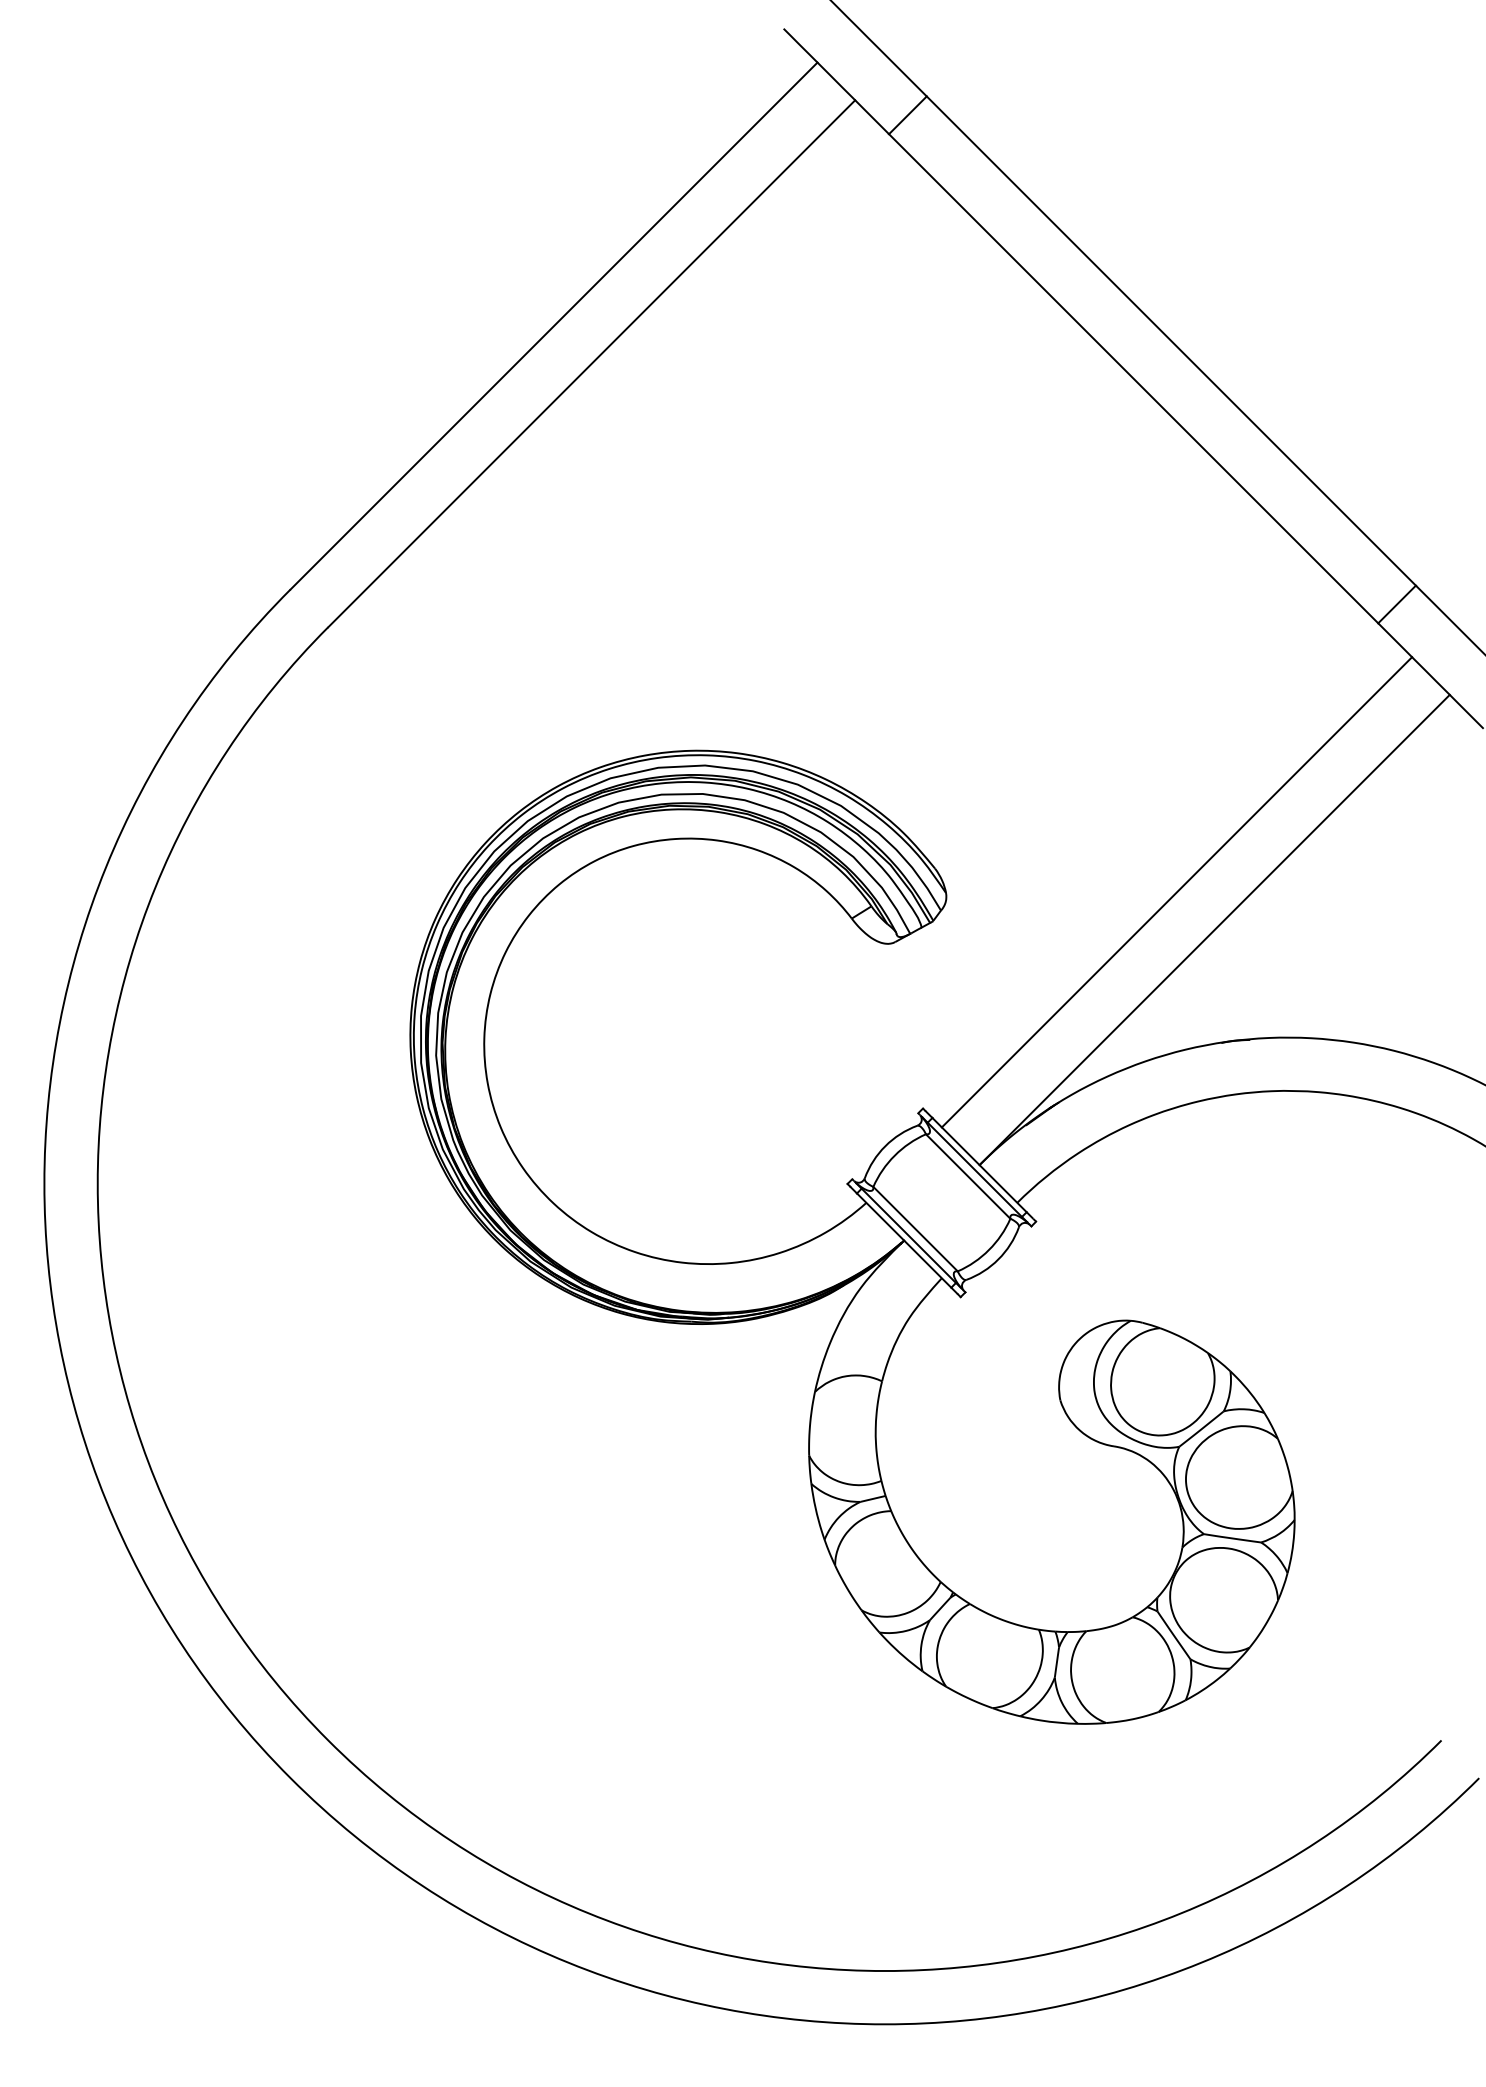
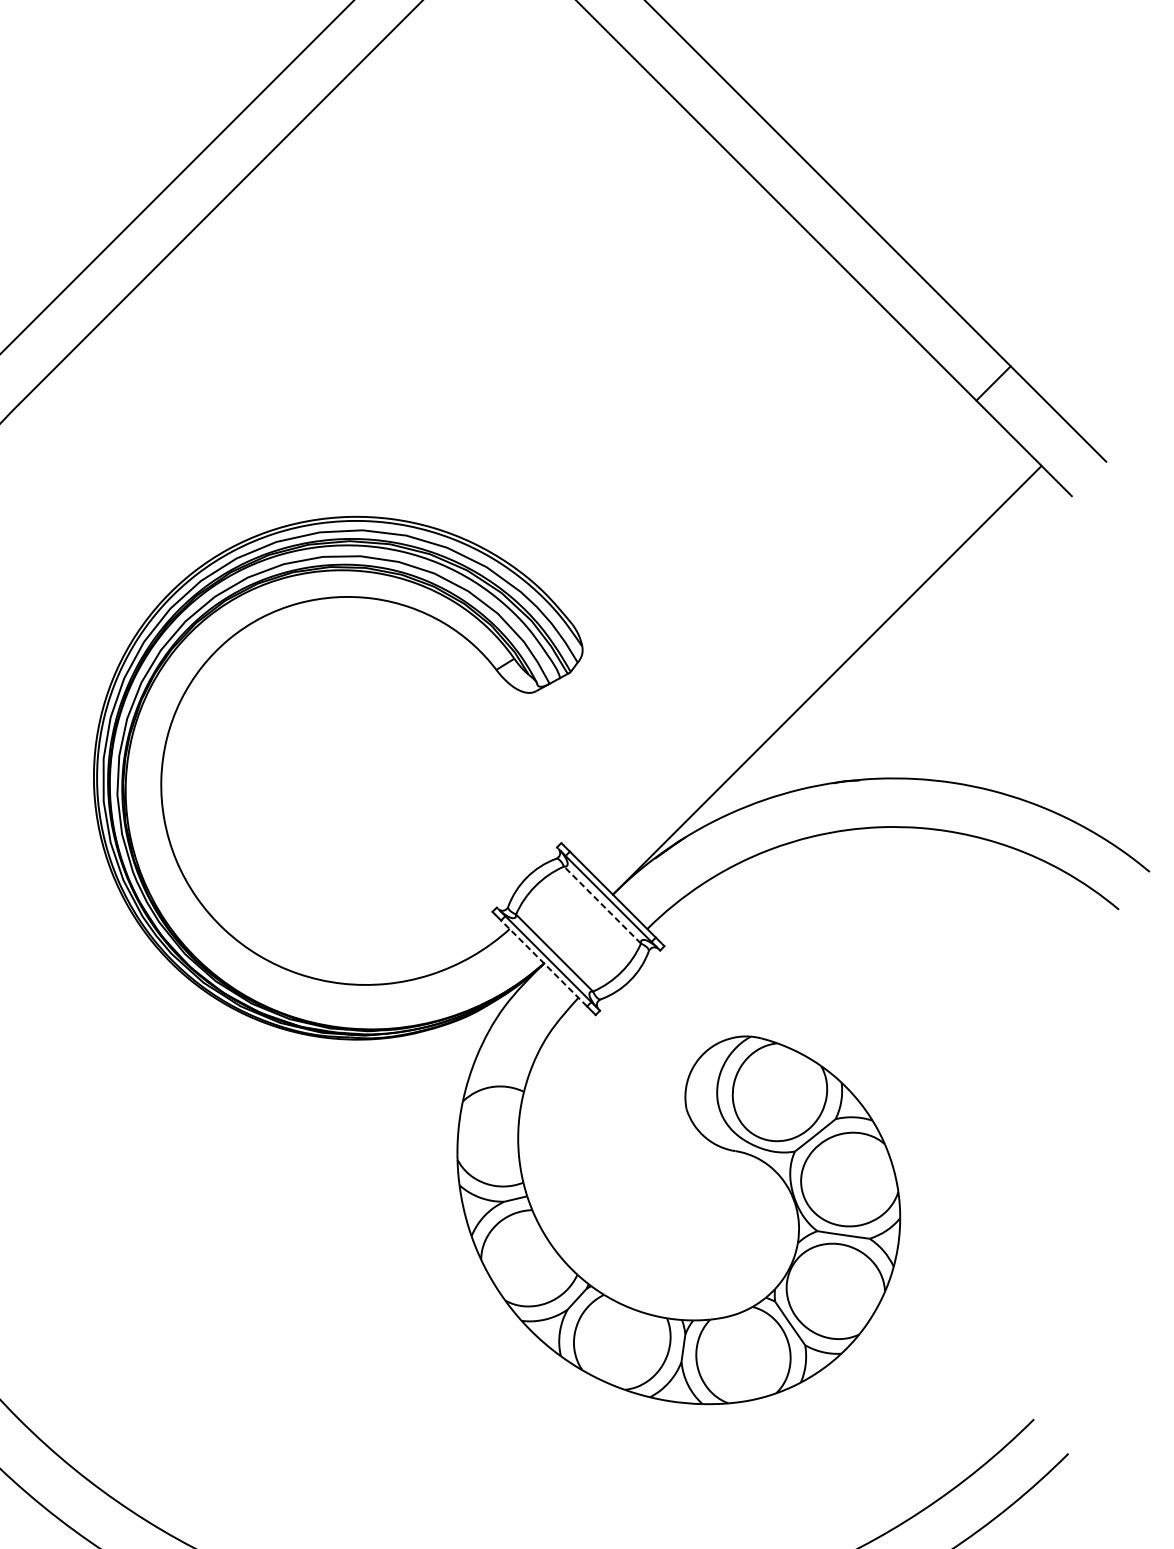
line: (1176, 892) -> (792, 646), removed
line: (968, 1176) -> (602, 905), solid -> dashed
line: (904, 1240) -> (544, 963), solid -> dashed

